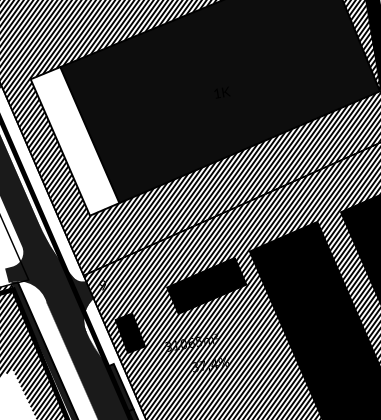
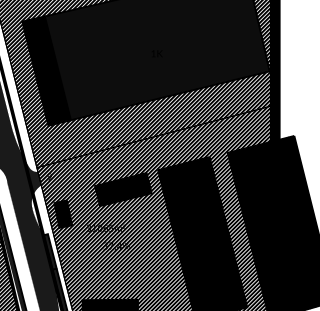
fill: (74, 140) -> (46, 70), added

